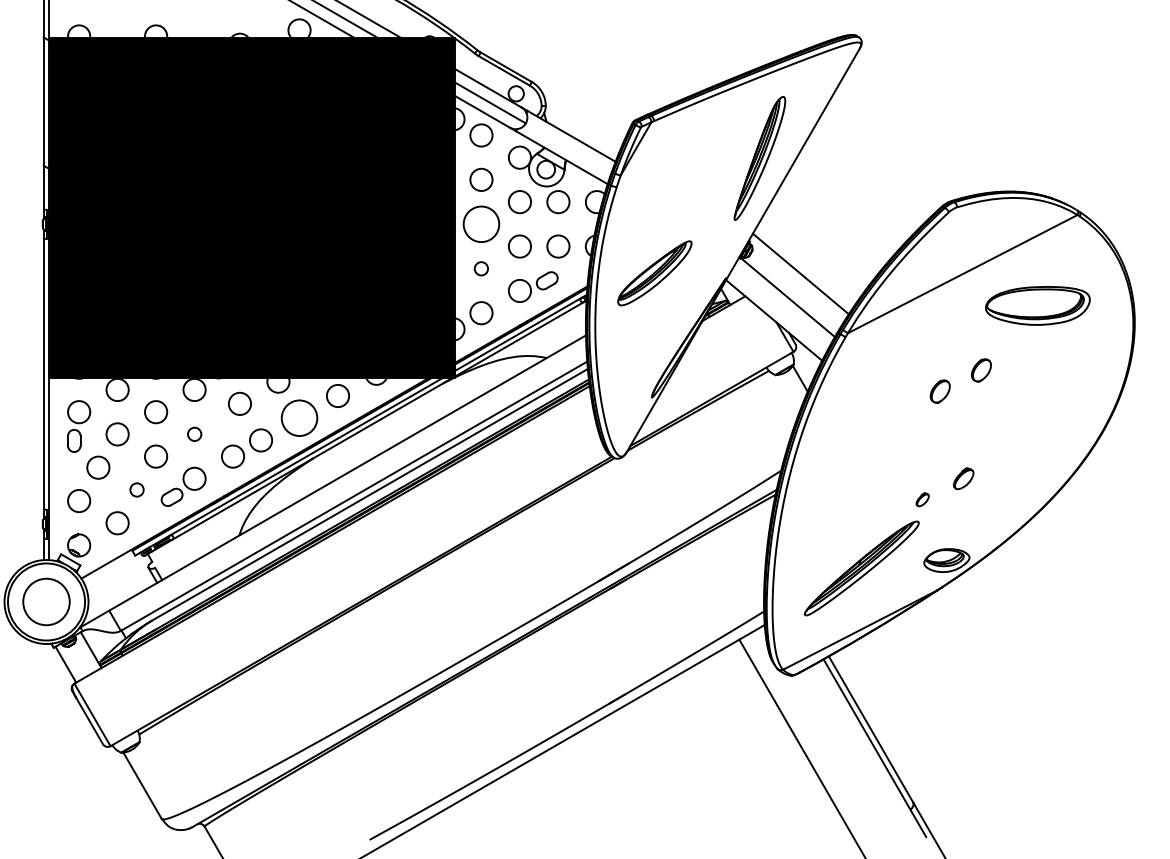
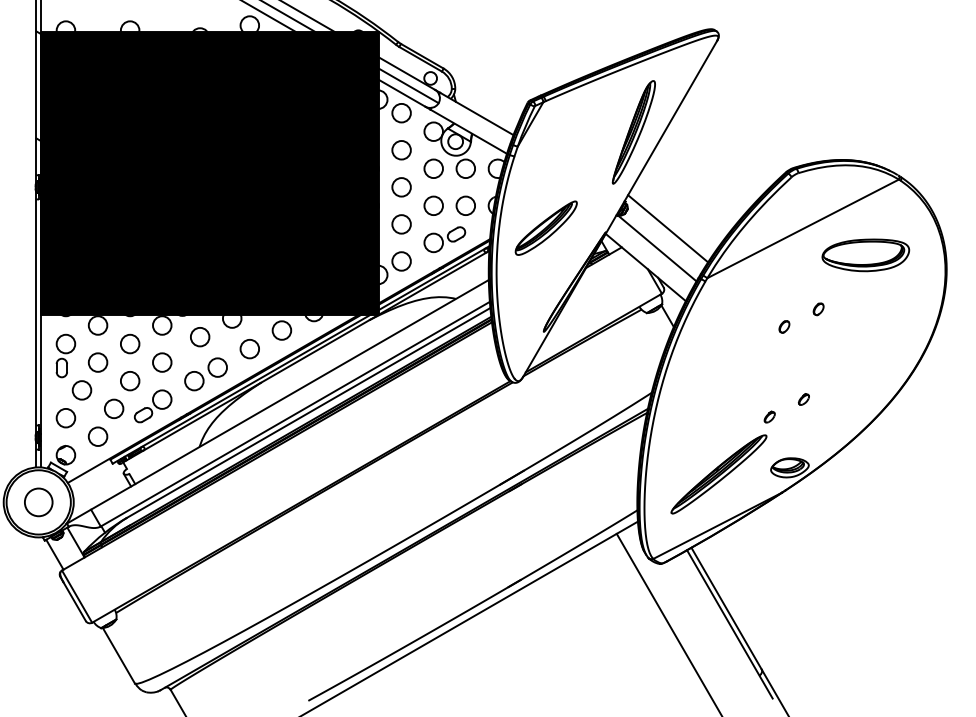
circle: (481, 224) -> (401, 187), size x0.62
circle: (481, 268) -> (401, 224), size x1.67
part: (981, 370) -> (818, 309), size x0.62
part: (940, 391) -> (784, 326), size x0.62
circle: (299, 417) -> (249, 348), size x0.62
circle: (194, 434) -> (162, 362), size x1.67
part: (963, 478) -> (803, 399), size x0.62
circle: (137, 489) -> (114, 408), size x1.67
circle: (46, 602) -> (38, 502), size x0.71

